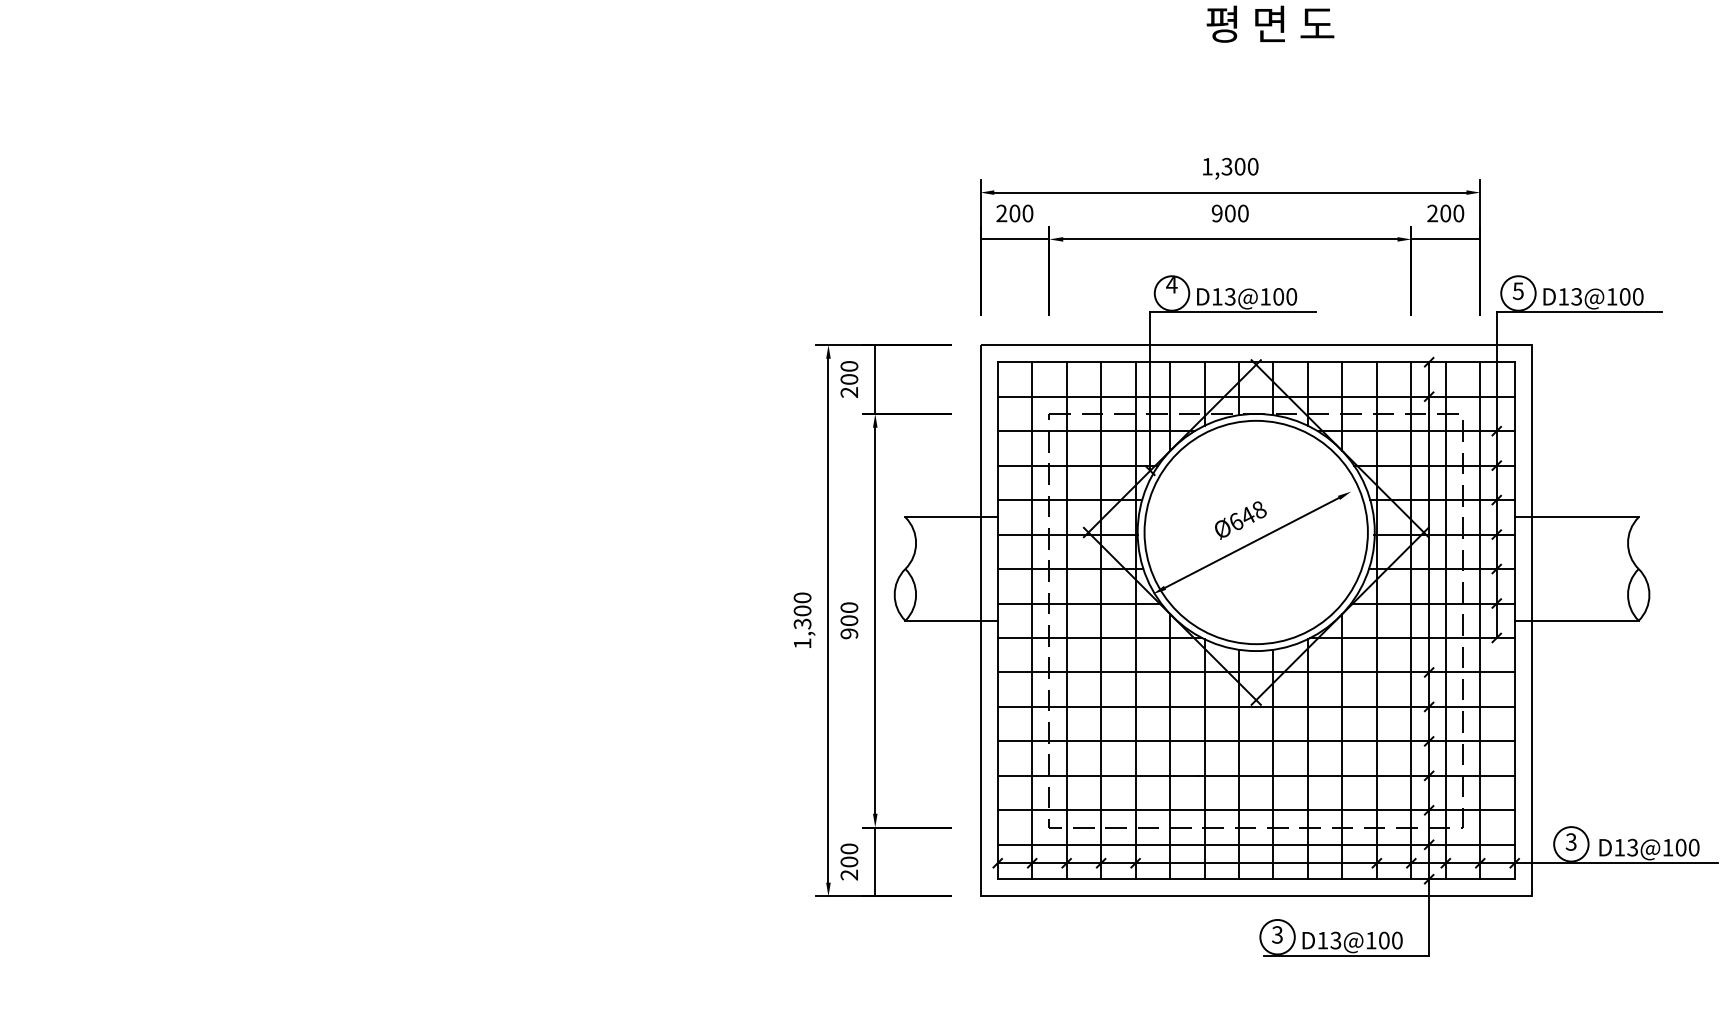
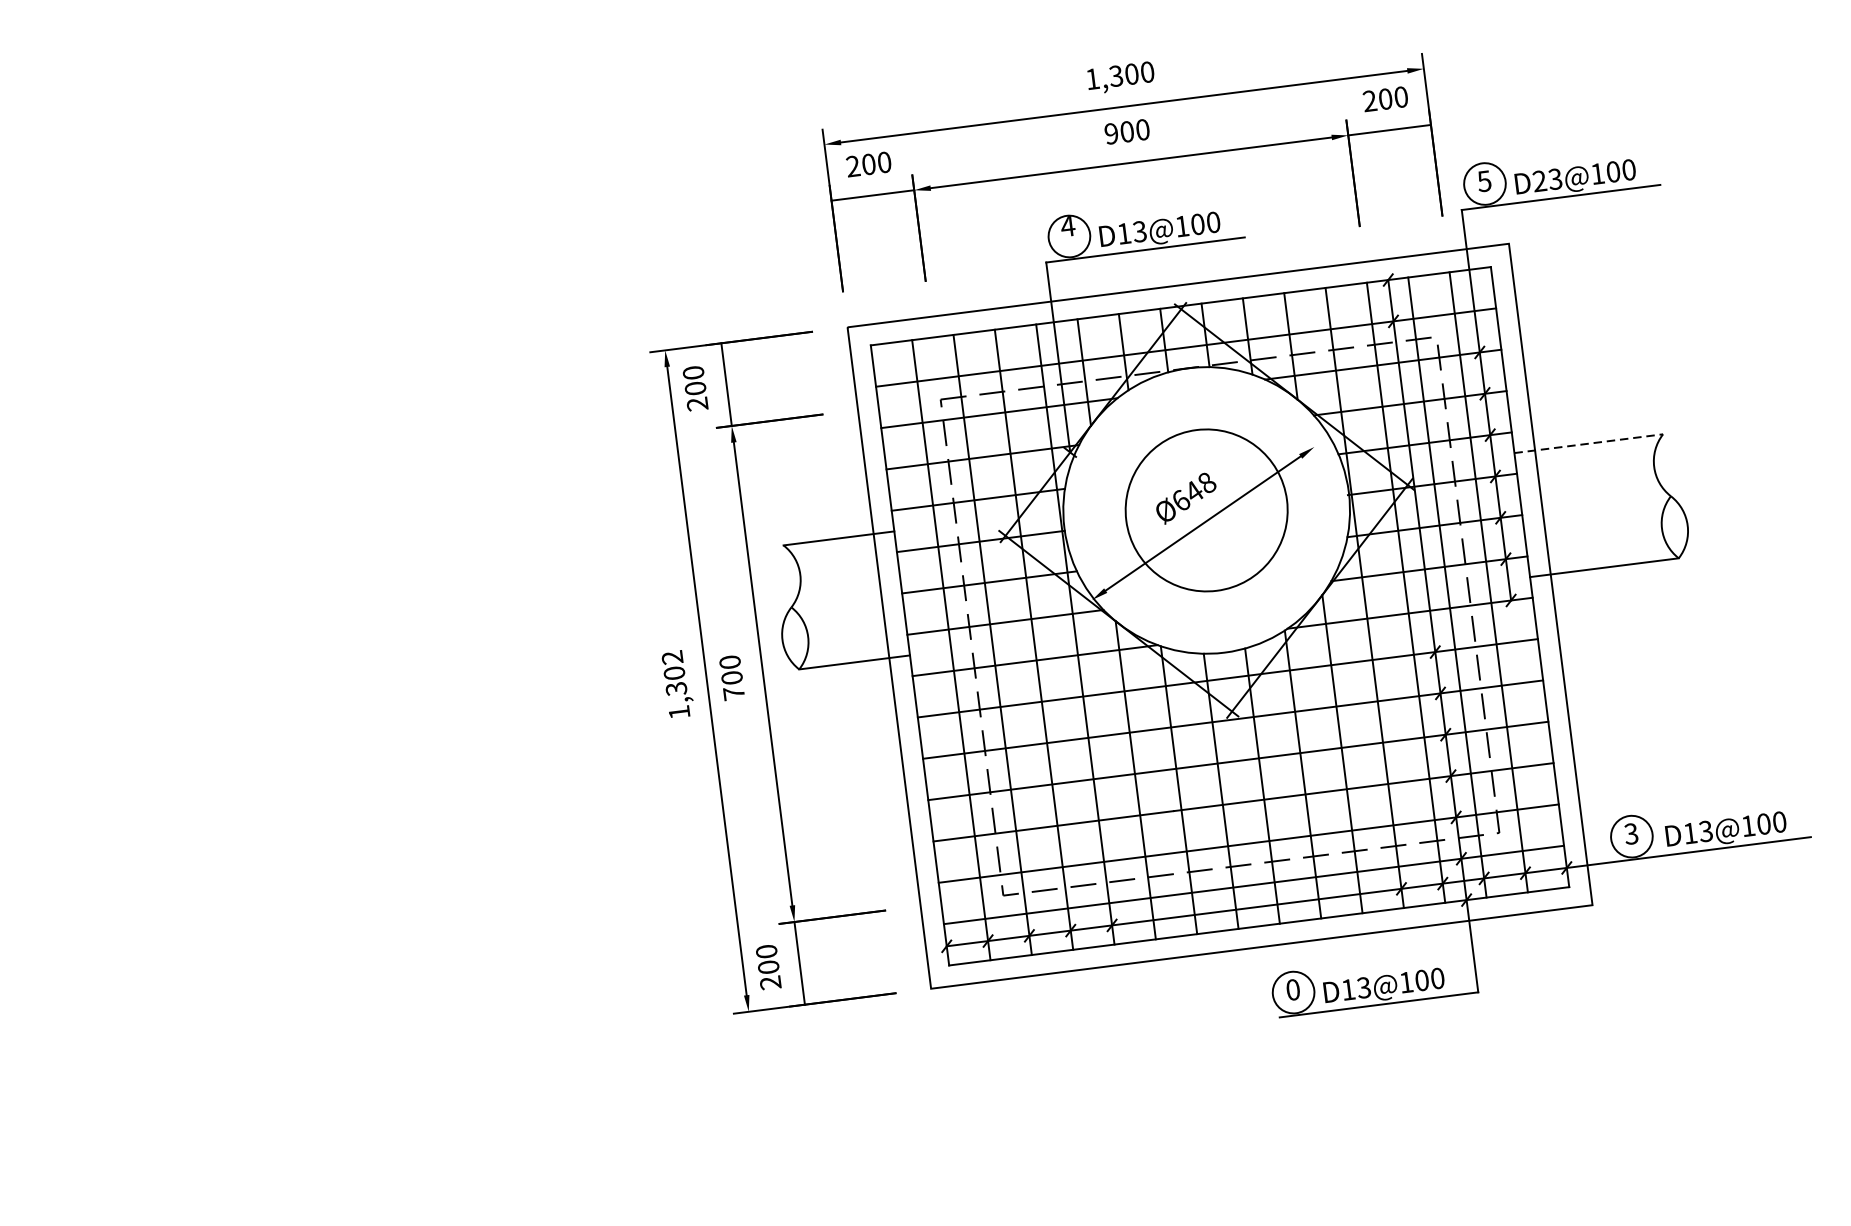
text: (1563, 296) -> (1539, 180), D13@100 -> D23@100
line: (1576, 517) -> (1588, 443), solid -> dashed
circle: (1255, 532) -> (1205, 510), size x0.6
text: (802, 597) -> (672, 657), 1,300 -> 1,302
text: (849, 633) -> (734, 693), 900 -> 700
text: (1277, 934) -> (1293, 989), 3 -> 0

